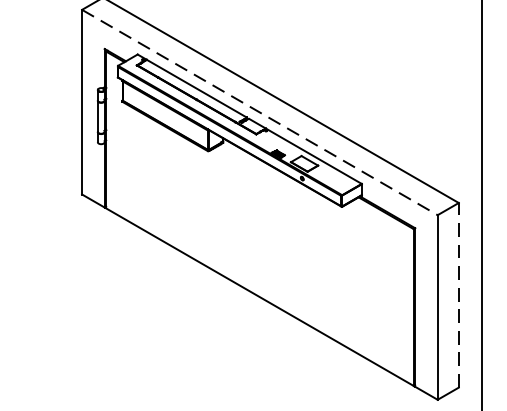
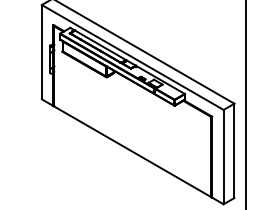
line: (259, 112) -> (132, 57), dashed -> solid
line: (458, 294) -> (234, 150), dashed -> solid

